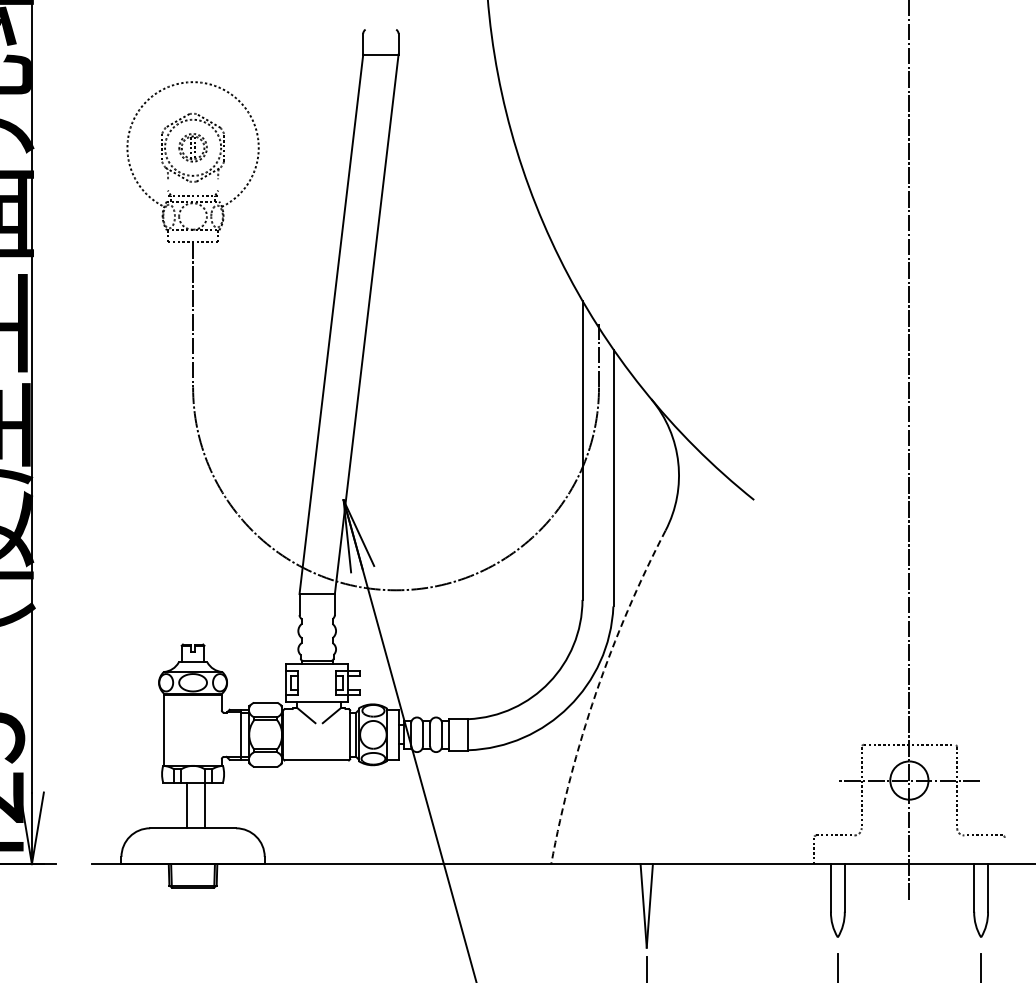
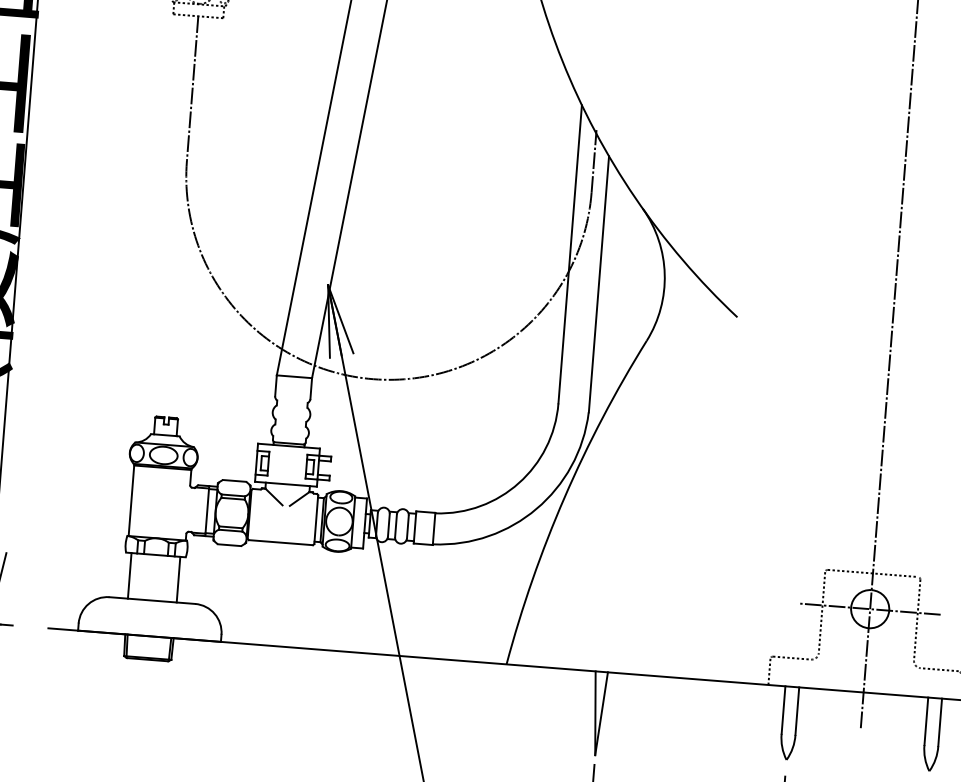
arc: (596, 693) -> (565, 497), dashed -> solid
line: (186, 805) -> (178, 579), moved
line: (204, 805) -> (129, 575), moved

